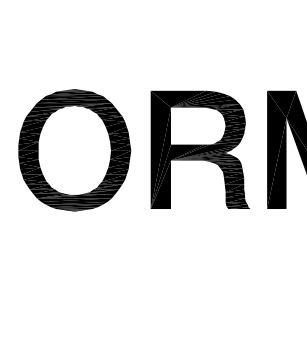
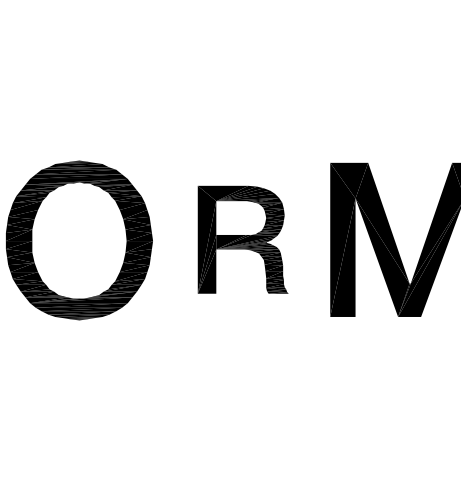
part: (199, 149) -> (242, 239), size x0.7

